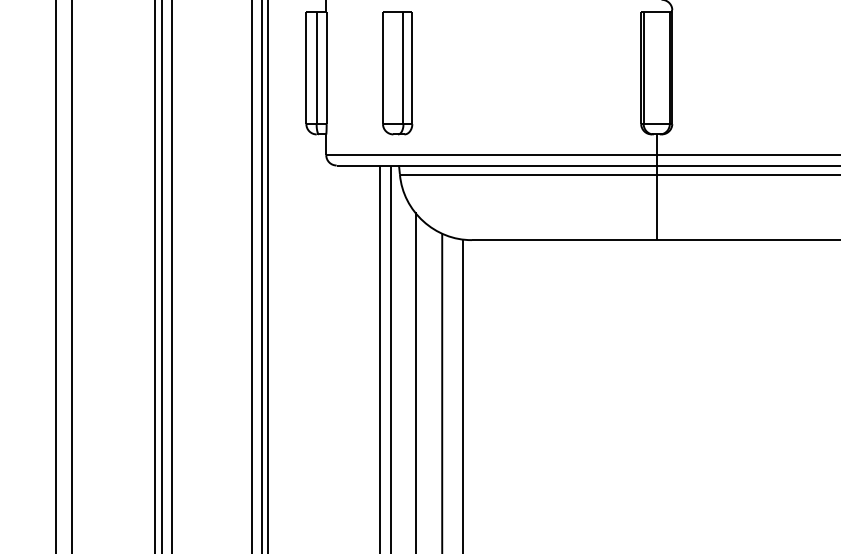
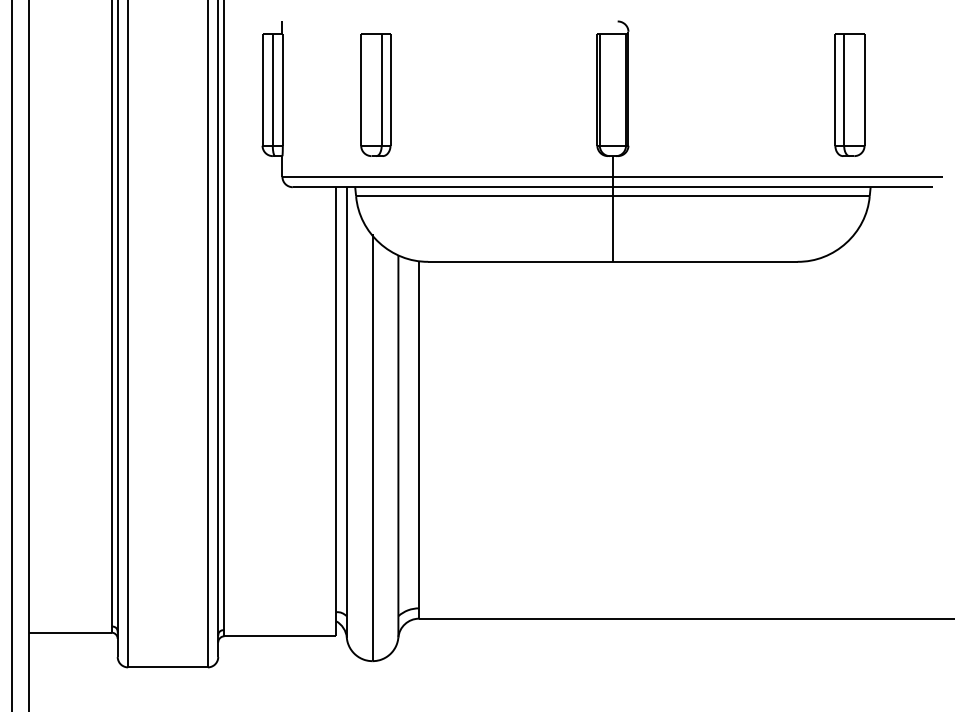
part: (397, 72) -> (375, 94), moved

